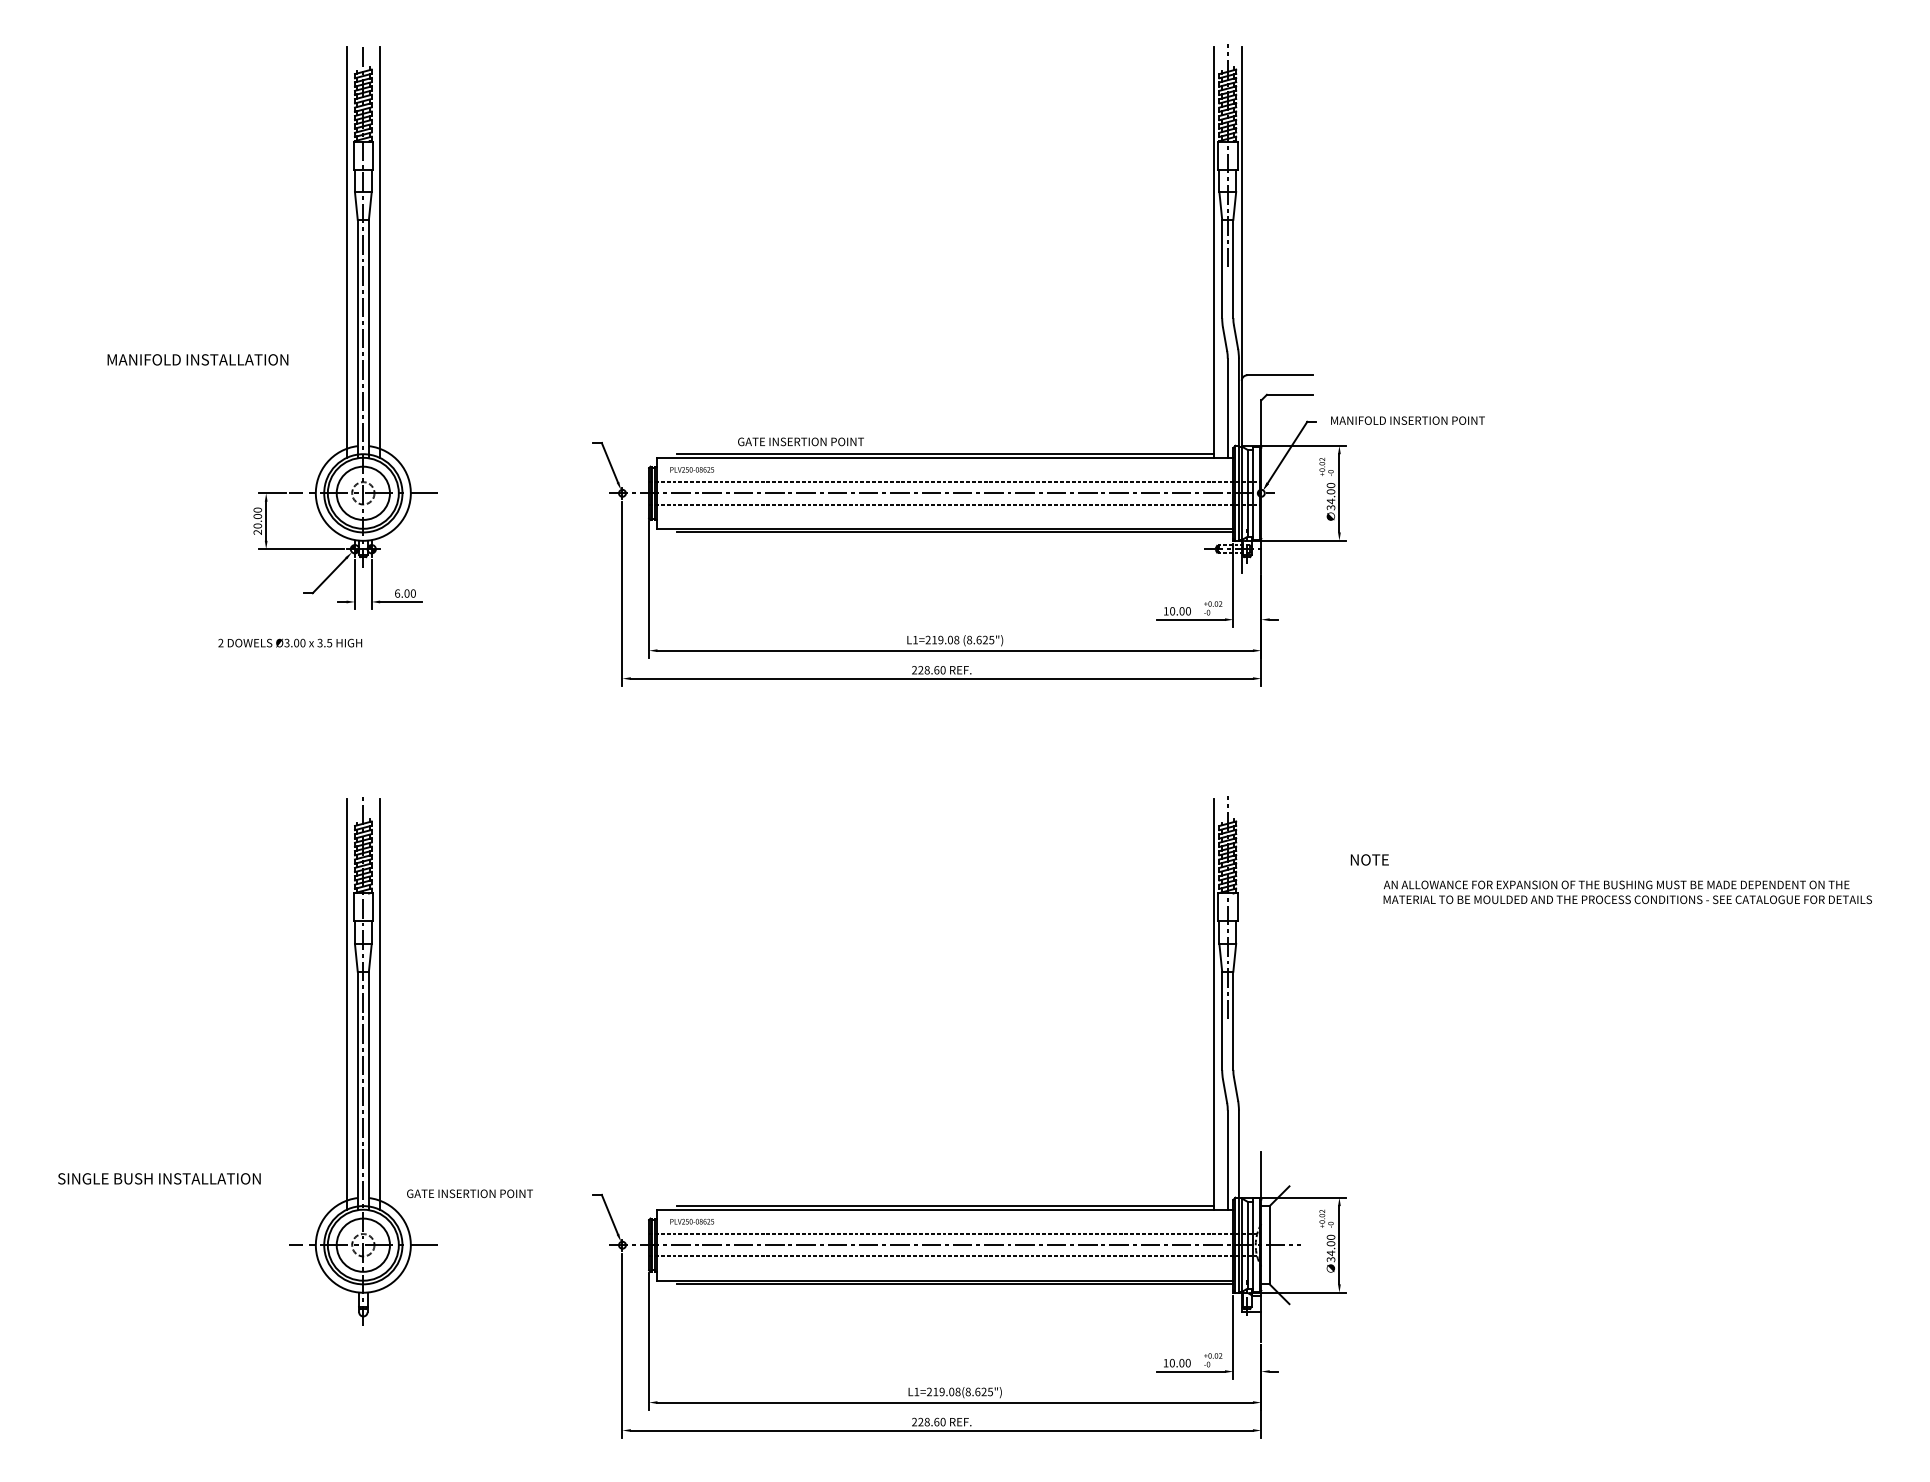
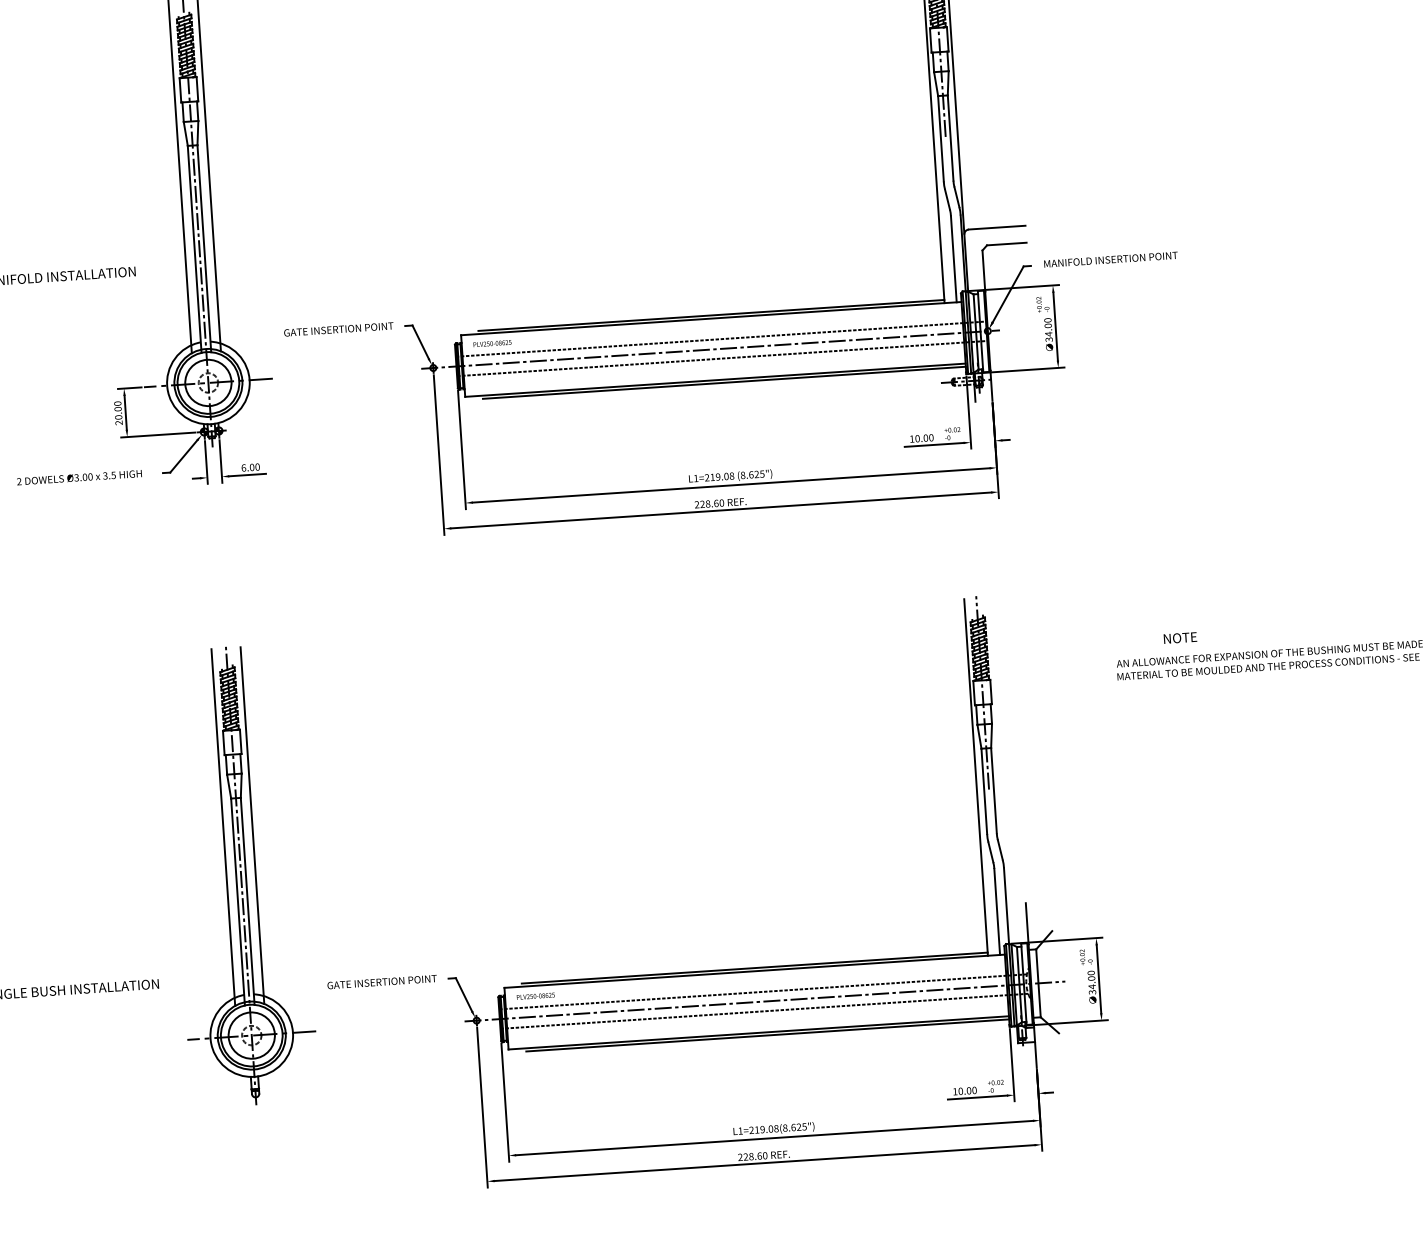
text: (800, 441) -> (338, 329), moved
text: (290, 642) -> (79, 477), moved
text: (1369, 859) -> (1180, 637), moved
text: (469, 1193) -> (381, 981), moved

